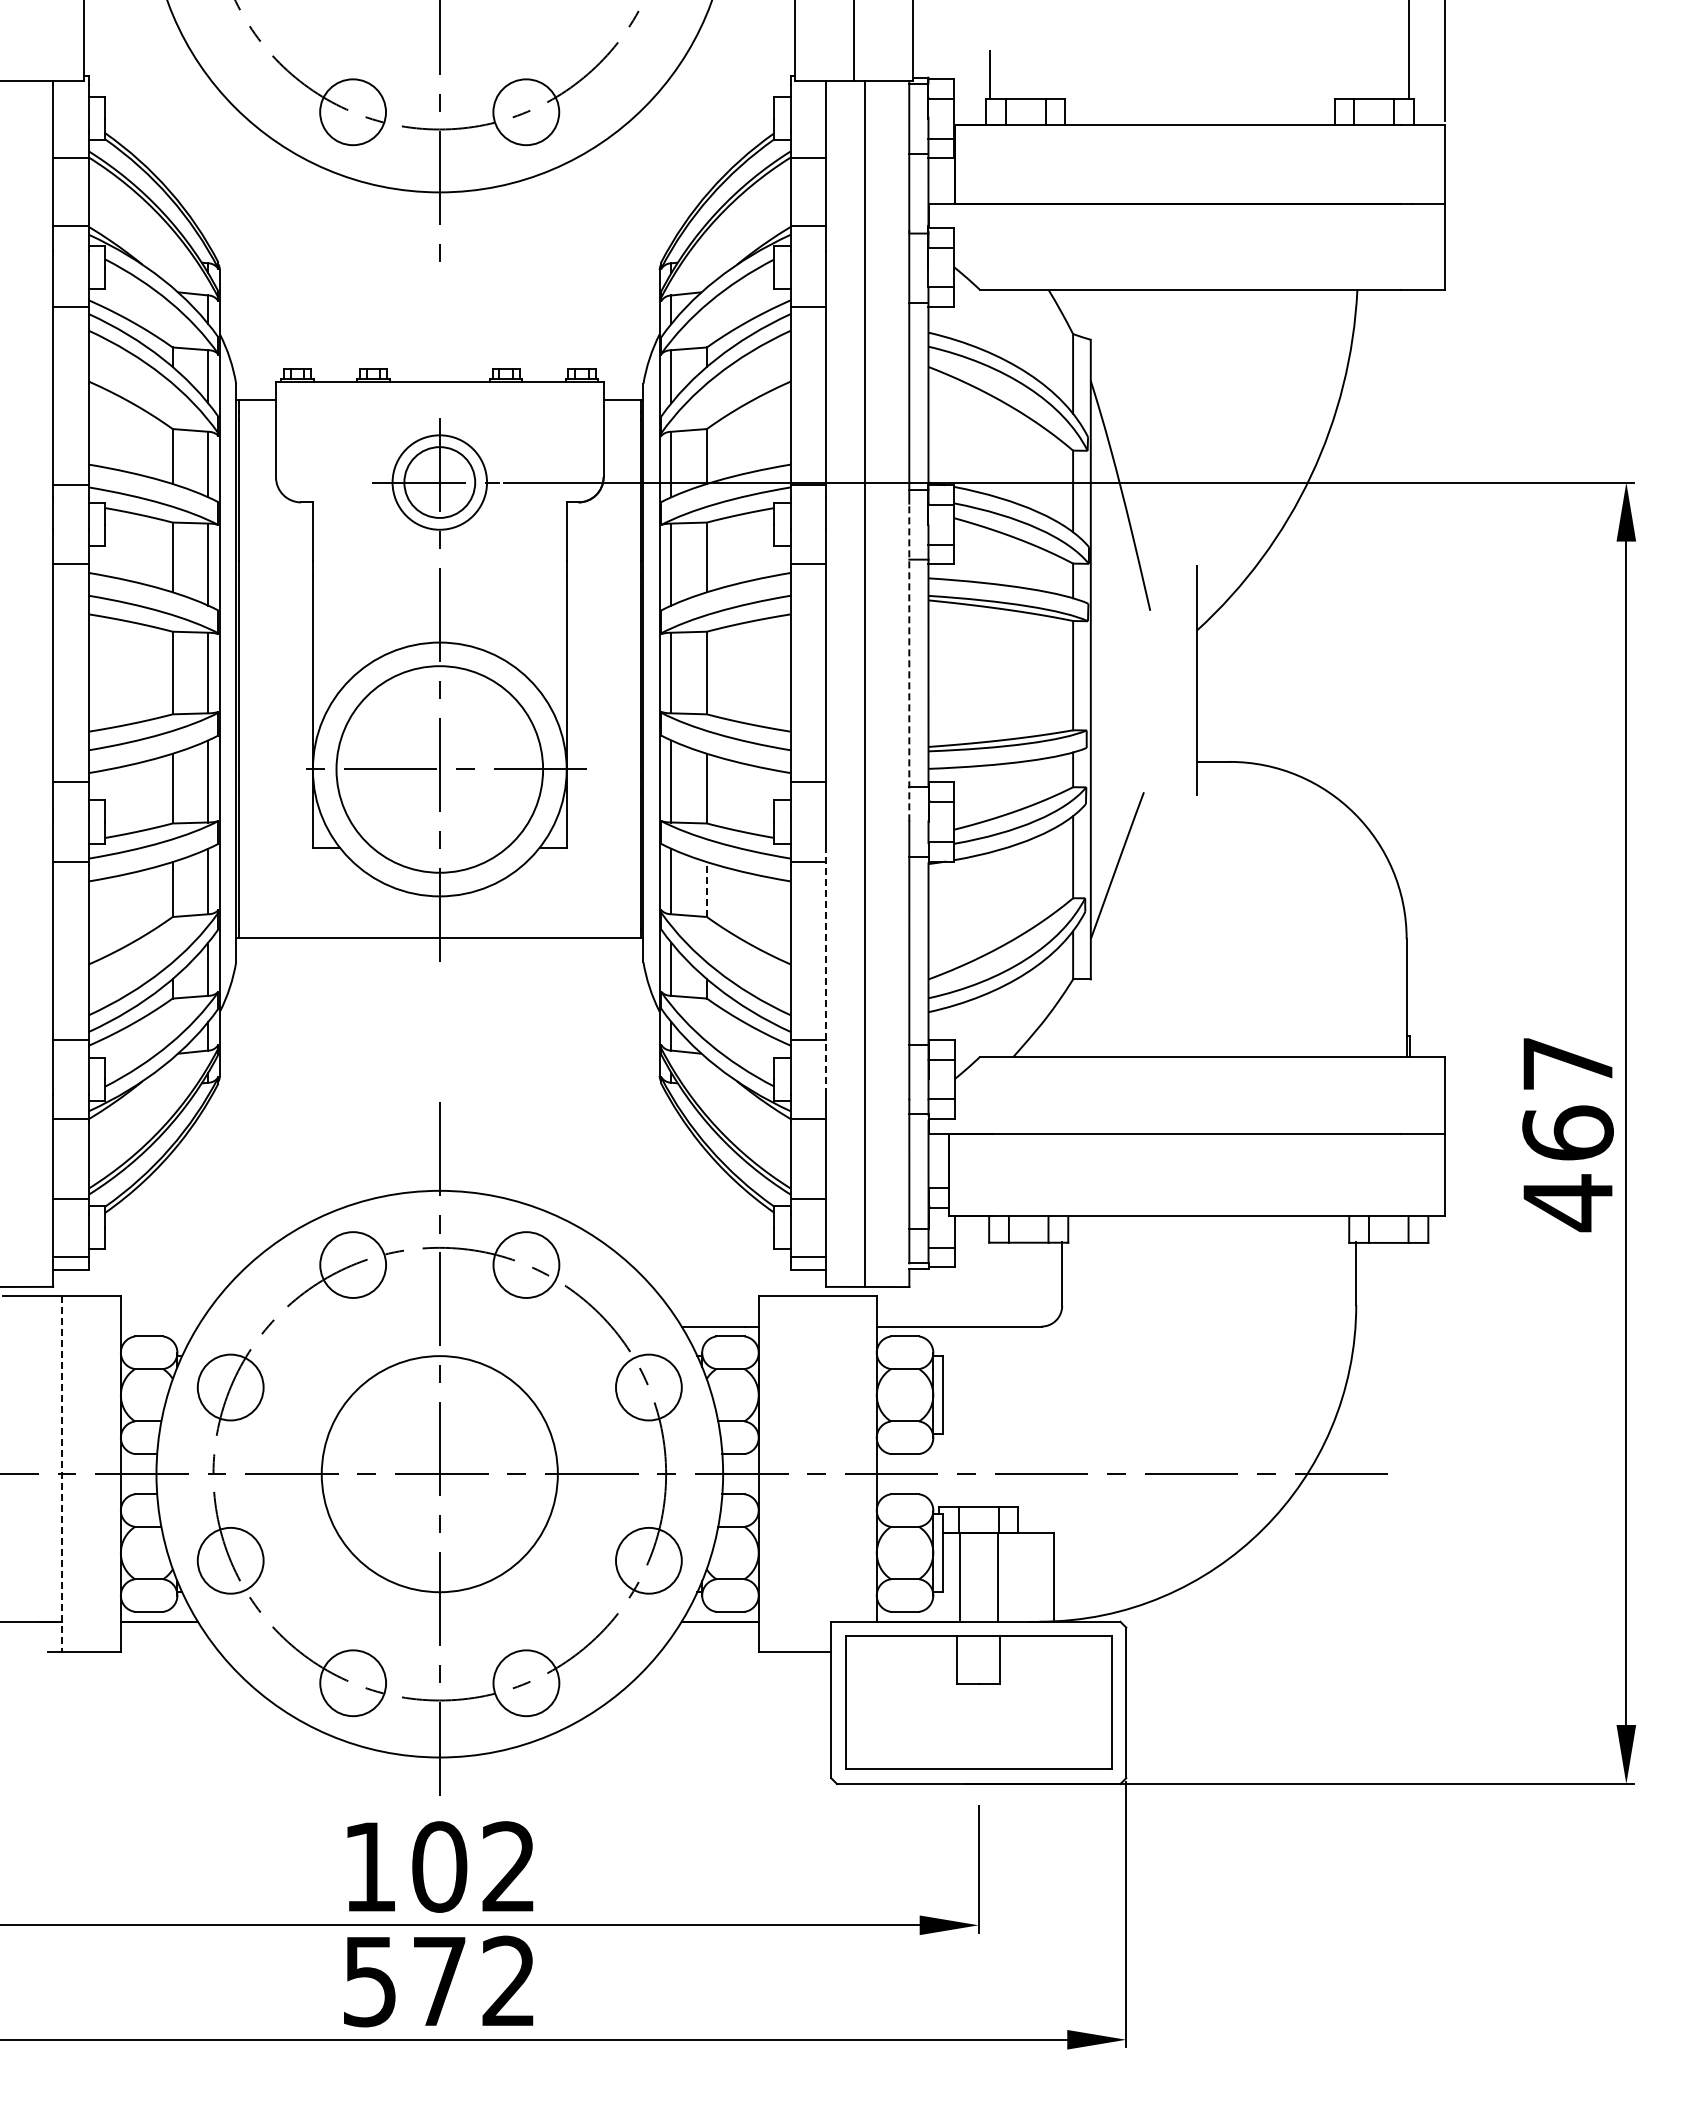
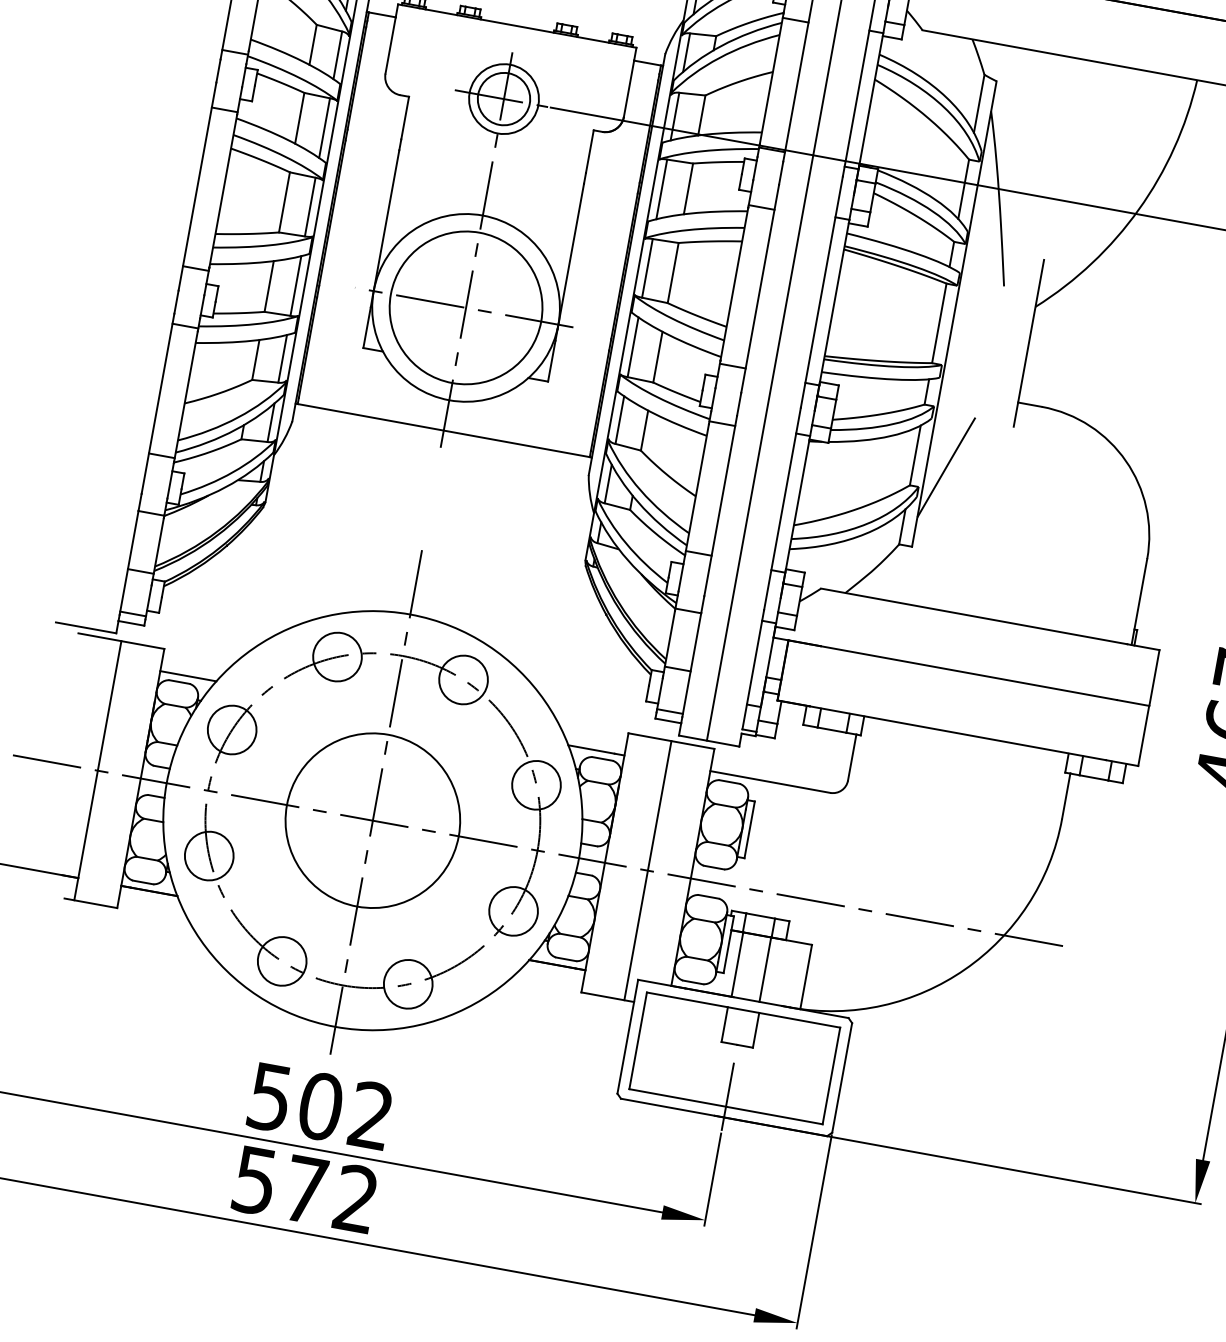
line: (909, 662) -> (822, 292), dashed -> solid
line: (706, 889) -> (644, 430), dashed -> solid
line: (826, 971) -> (720, 506), dashed -> solid
line: (158, 1326) -> (187, 676), added
line: (61, 1474) -> (97, 770), dashed -> solid
line: (817, 1474) -> (647, 870), added
line: (978, 1751) -> (728, 1093), added
text: (369, 1867) -> (269, 1097), 102 -> 502

